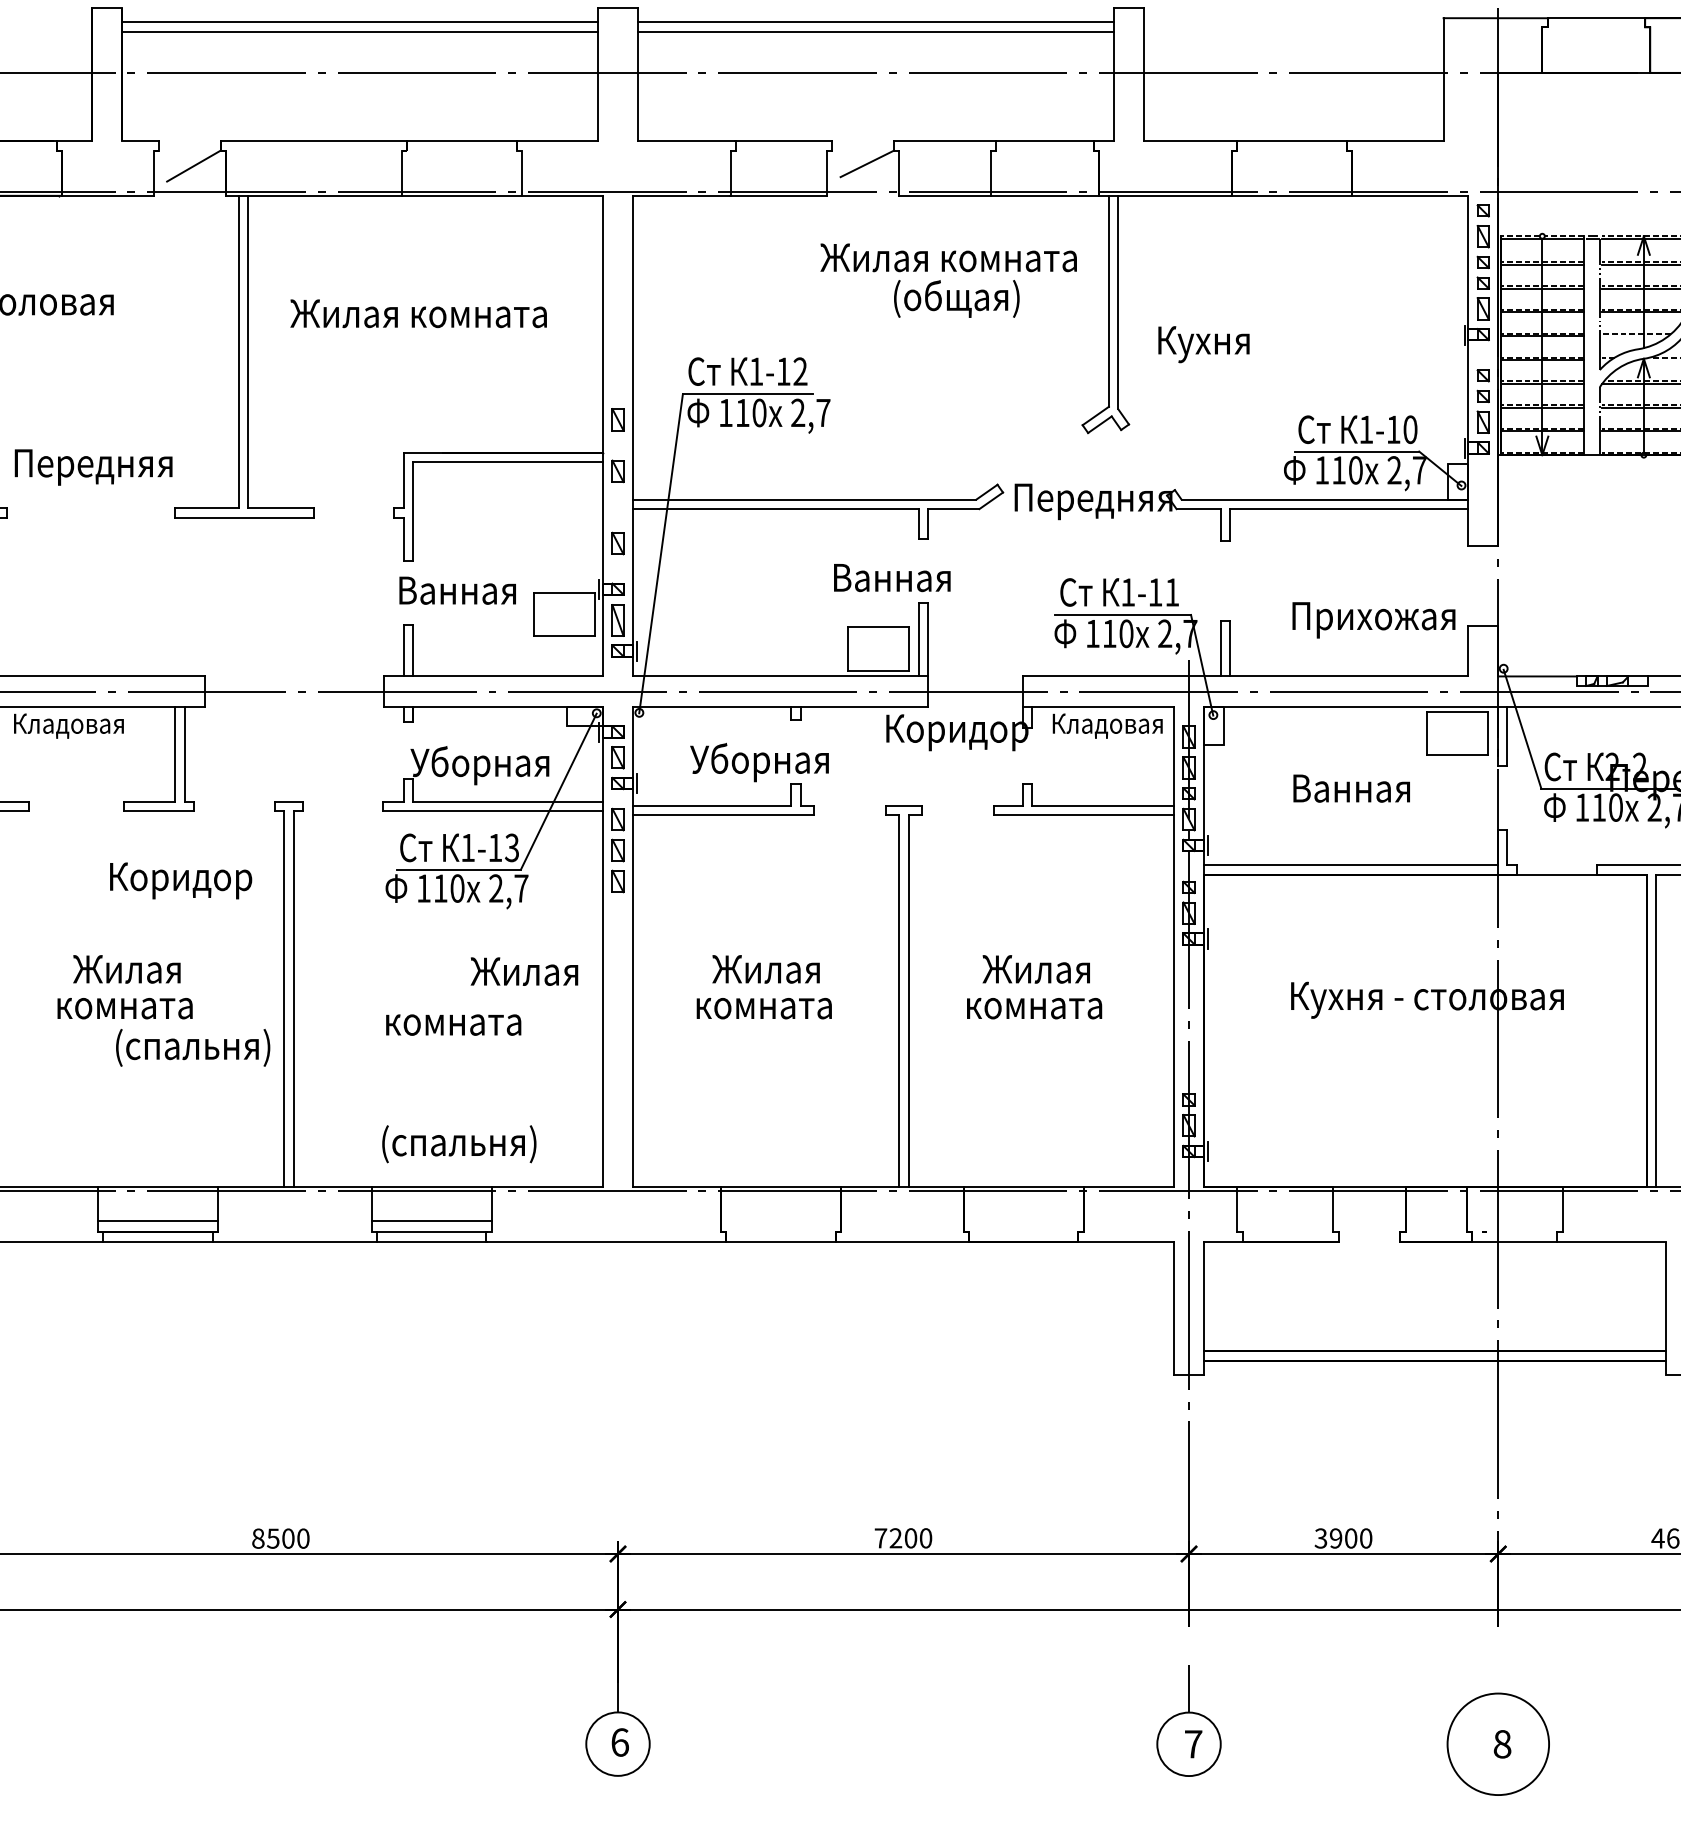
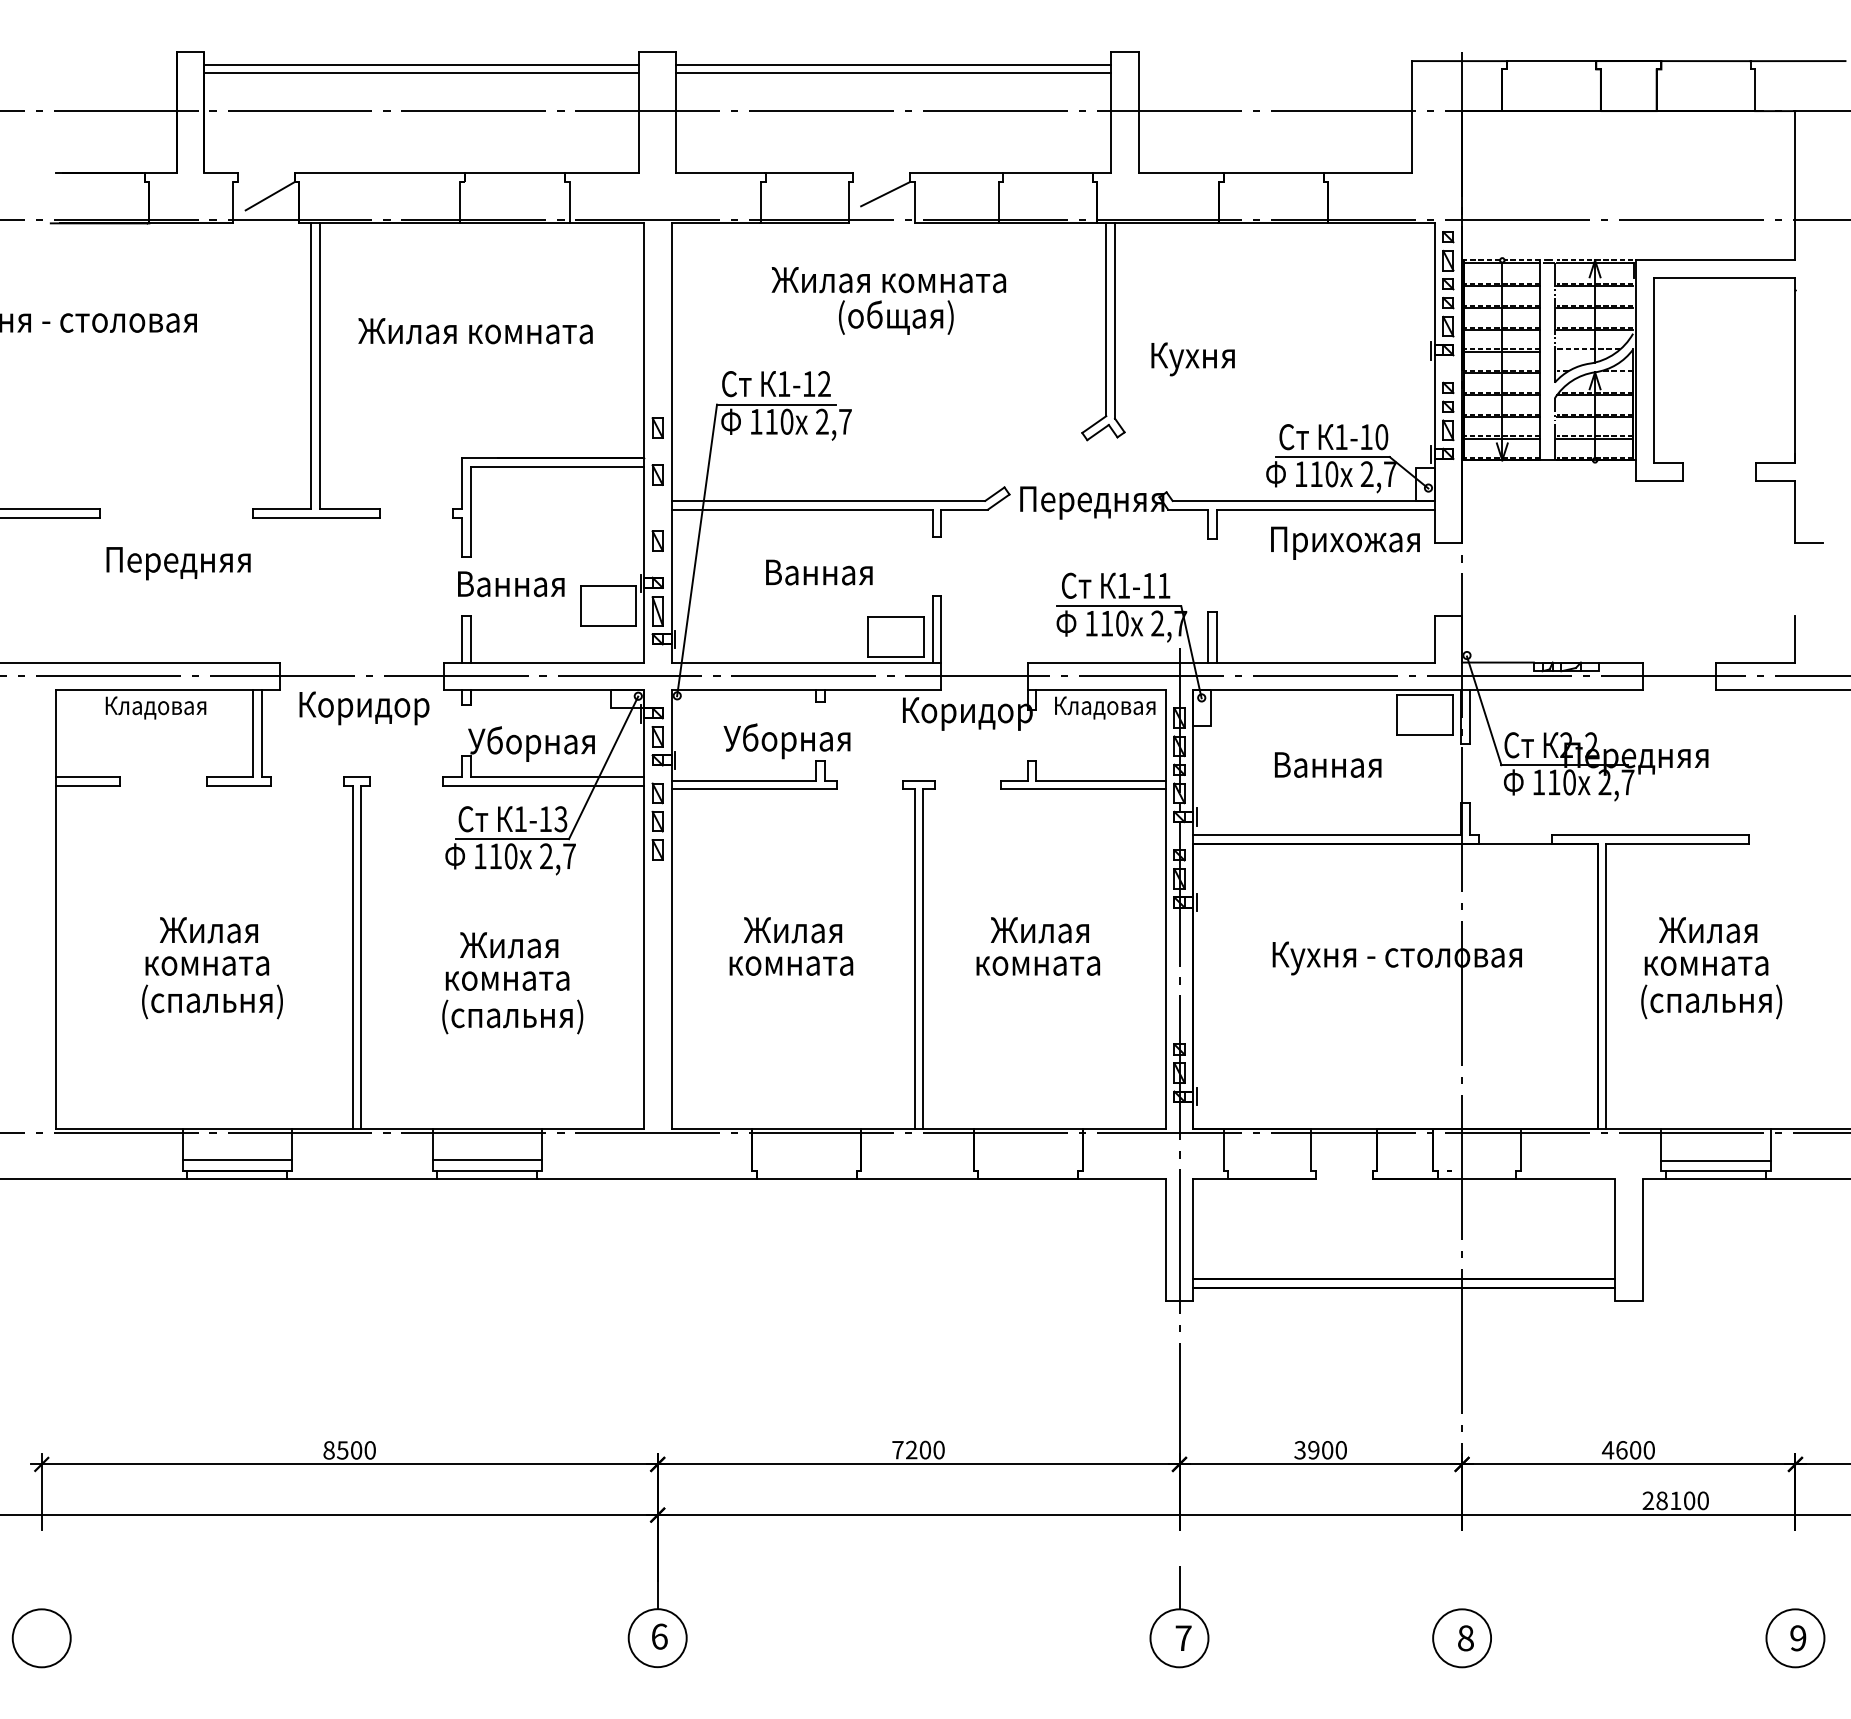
text: (948, 280) -> (888, 300), moved
text: (93, 467) -> (178, 563), moved
text: (892, 577) -> (819, 572), moved
text: (1373, 619) -> (1345, 542), moved
text: (181, 881) -> (364, 708), moved
text: (524, 971) -> (509, 945), moved
text: (193, 1047) -> (212, 1001), moved
text: (459, 1143) -> (512, 1016), moved
circle: (1498, 1744) -> (1462, 1638), size x0.62

